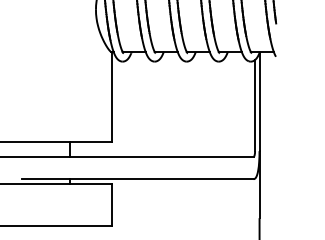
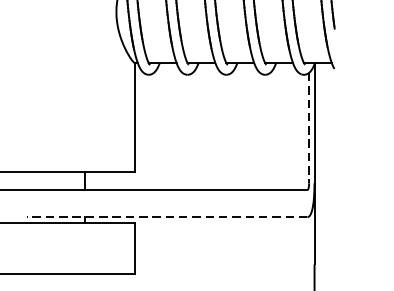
line: (255, 105) -> (309, 127), solid -> dashed
line: (137, 179) -> (166, 217), solid -> dashed

